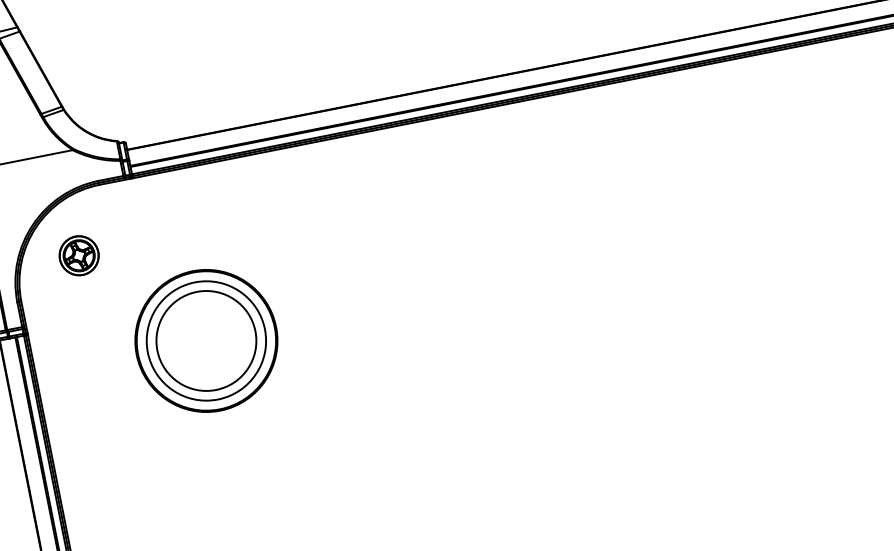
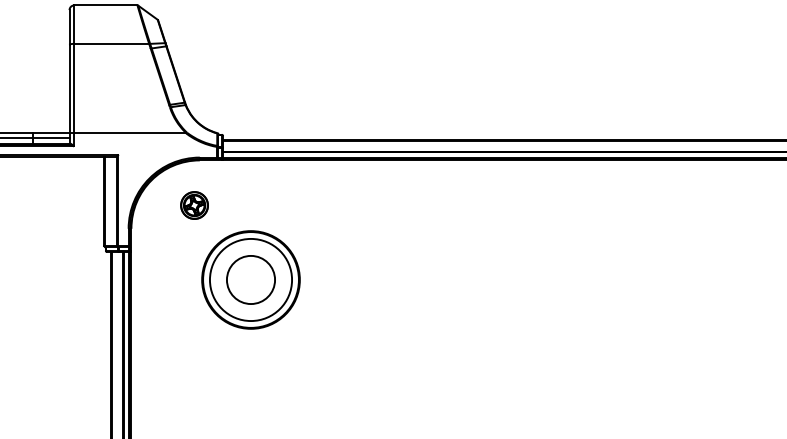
part: (79, 255) -> (194, 205), moved
circle: (205, 340) -> (250, 279), size x0.7

